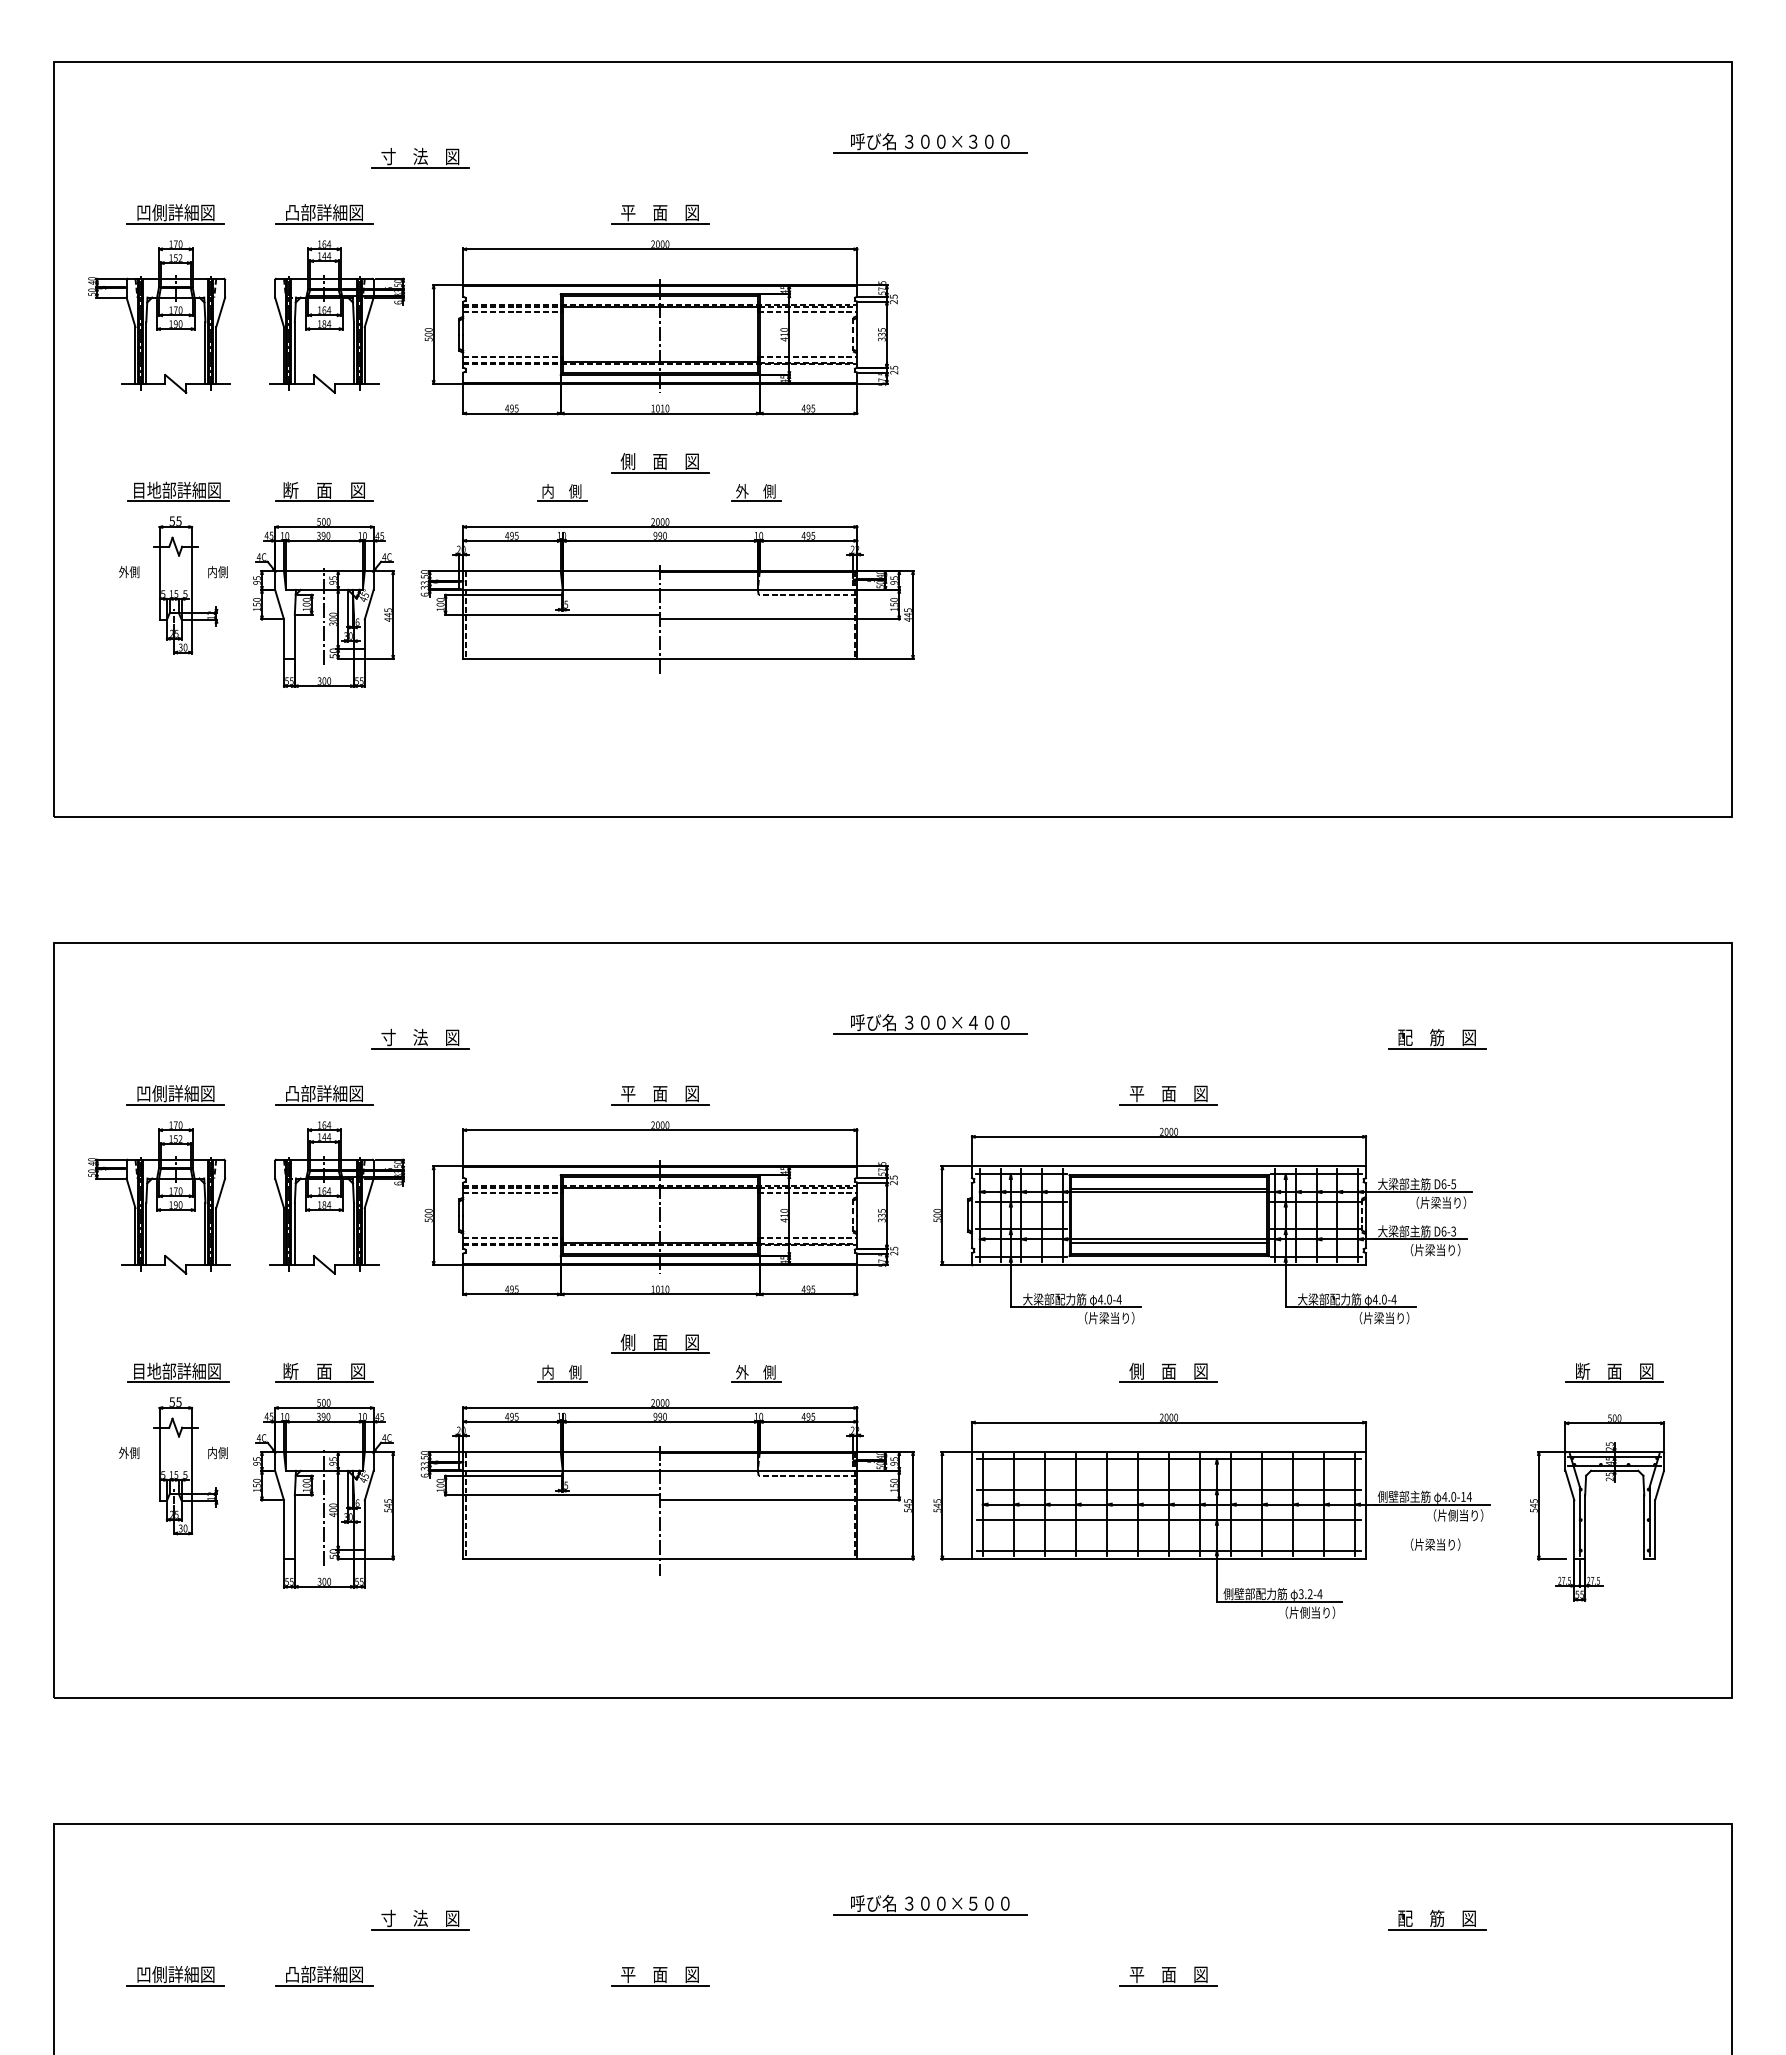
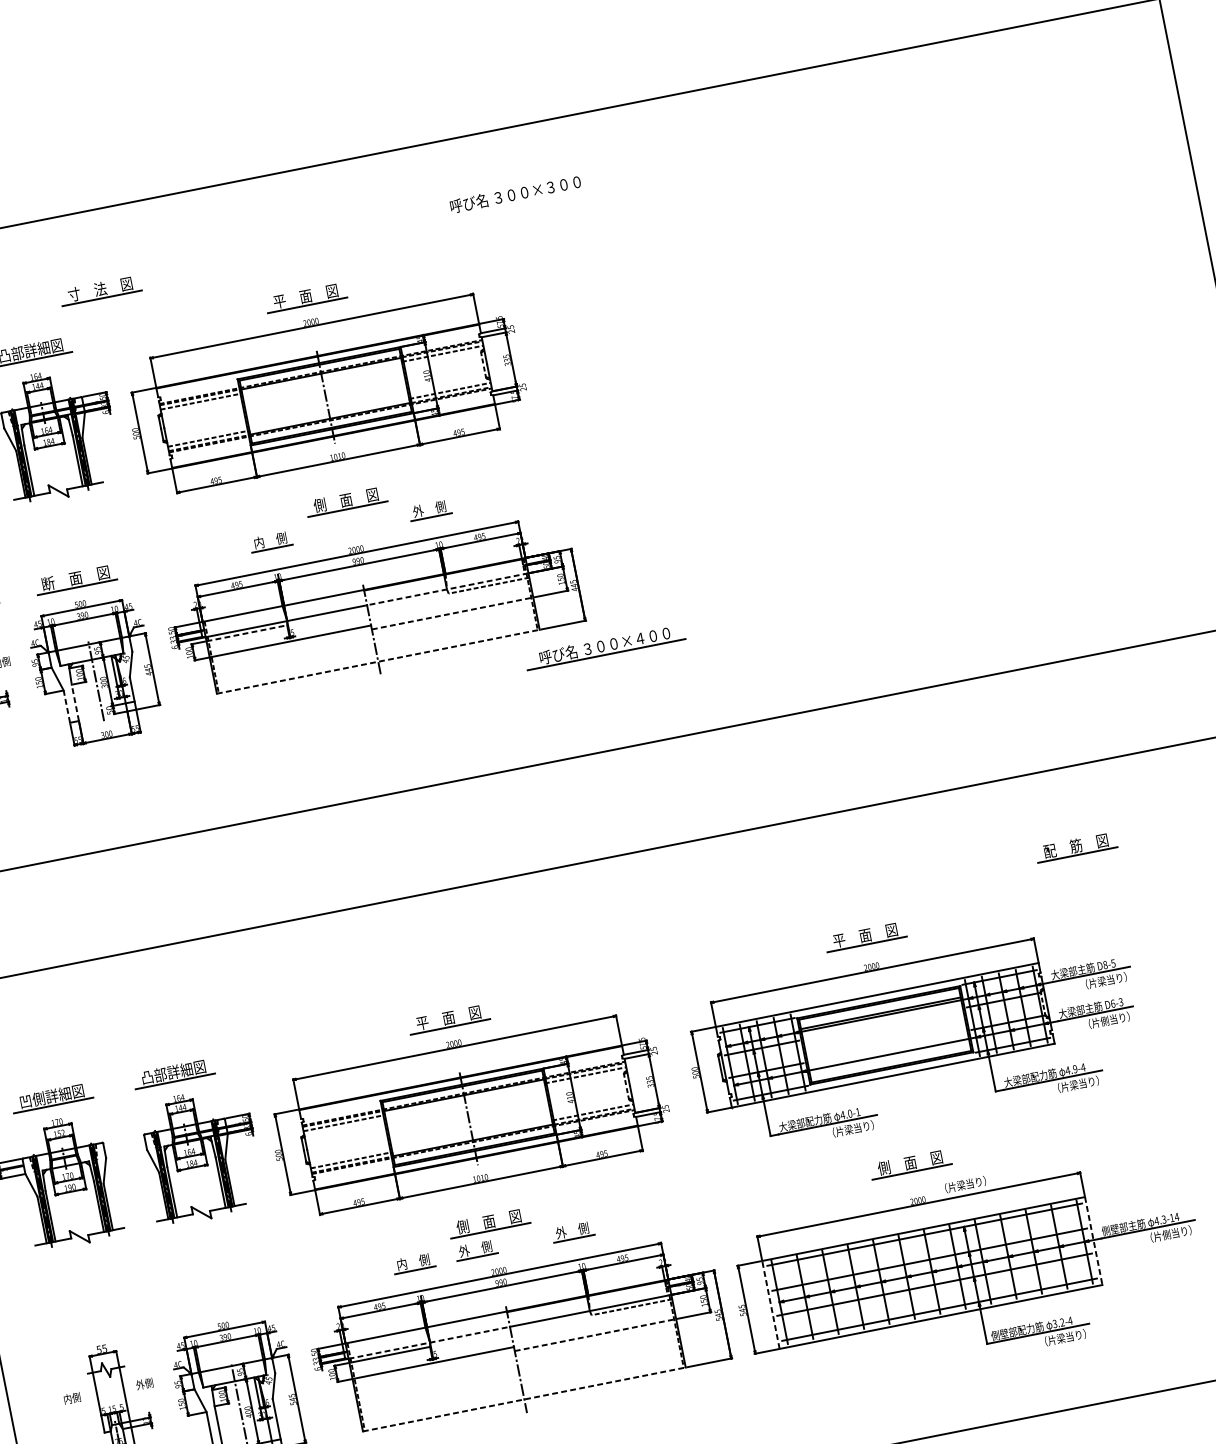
line: (929, 152) -> (516, 203), removed
line: (758, 589) -> (447, 589), solid -> dashed
line: (513, 594) -> (247, 632), solid -> dashed
line: (758, 619) -> (452, 613), solid -> dashed
line: (294, 636) -> (75, 702), solid -> dashed
line: (284, 639) -> (67, 706), solid -> dashed
line: (660, 658) -> (378, 661), solid -> dashed
part: (930, 1024) -> (605, 647), moved
part: (420, 1038) -> (243, 1011), removed
text: (1443, 1184) -> (1105, 965), D6-5 -> D8-5
line: (1168, 1242) -> (889, 1057), removed
text: (1429, 1250) -> (1104, 1021), （片梁当り） -> （片側当り）
text: (1118, 1299) -> (857, 1112), 4.0-4 -> 4.0-1
text: (1384, 1299) -> (1075, 1069), 4.0-4 -> 4.9-4
part: (645, 1371) -> (481, 1247), added
part: (178, 1372) -> (99, 1324), removed
part: (324, 1372) -> (218, 1300), removed
text: (123, 1452) -> (67, 1398), 外側 -> 内側
text: (212, 1452) -> (140, 1384), 内側 -> 外側
line: (561, 1470) -> (429, 1342), solid -> dashed
text: (1453, 1496) -> (1163, 1219), 4.0-14 -> 4.3-14
line: (758, 1500) -> (595, 1335), solid -> dashed
line: (971, 1505) -> (770, 1304), solid -> dashed
line: (1366, 1505) -> (1094, 1240), solid -> dashed
text: (1435, 1544) -> (965, 1184), moved
line: (660, 1559) -> (524, 1399), solid -> dashed
text: (1304, 1612) -> (1060, 1338), （片側当り） -> （片梁当り）

